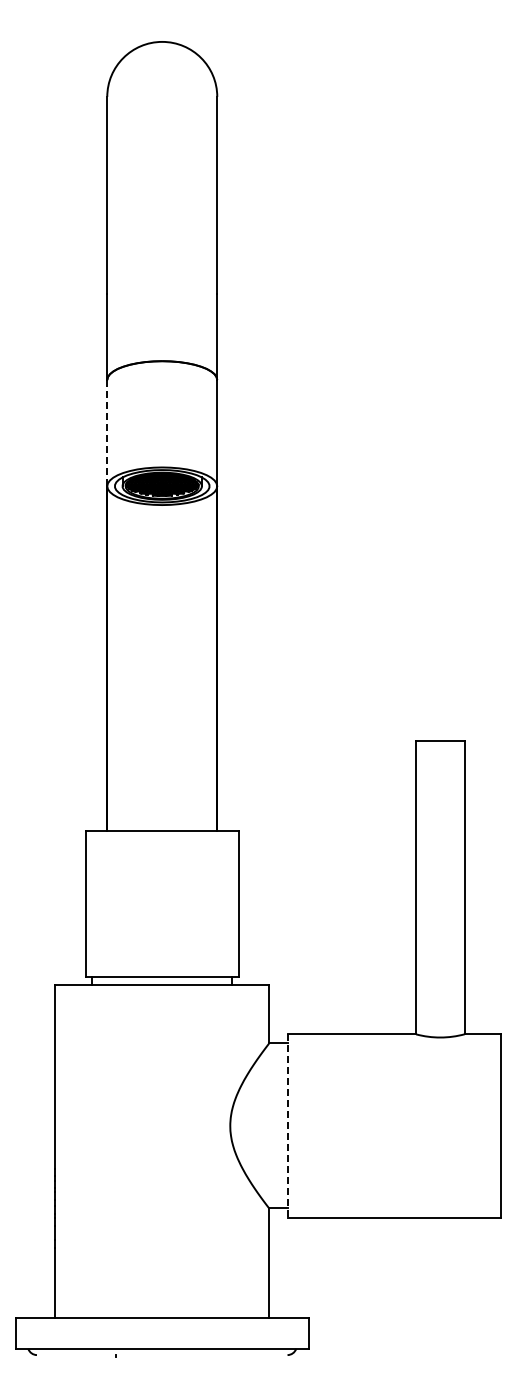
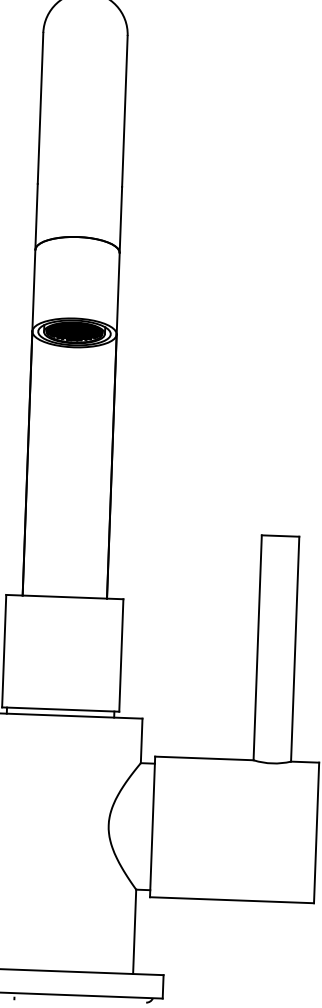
line: (107, 433) -> (34, 290), dashed -> solid
line: (287, 1125) -> (152, 826), dashed -> solid

